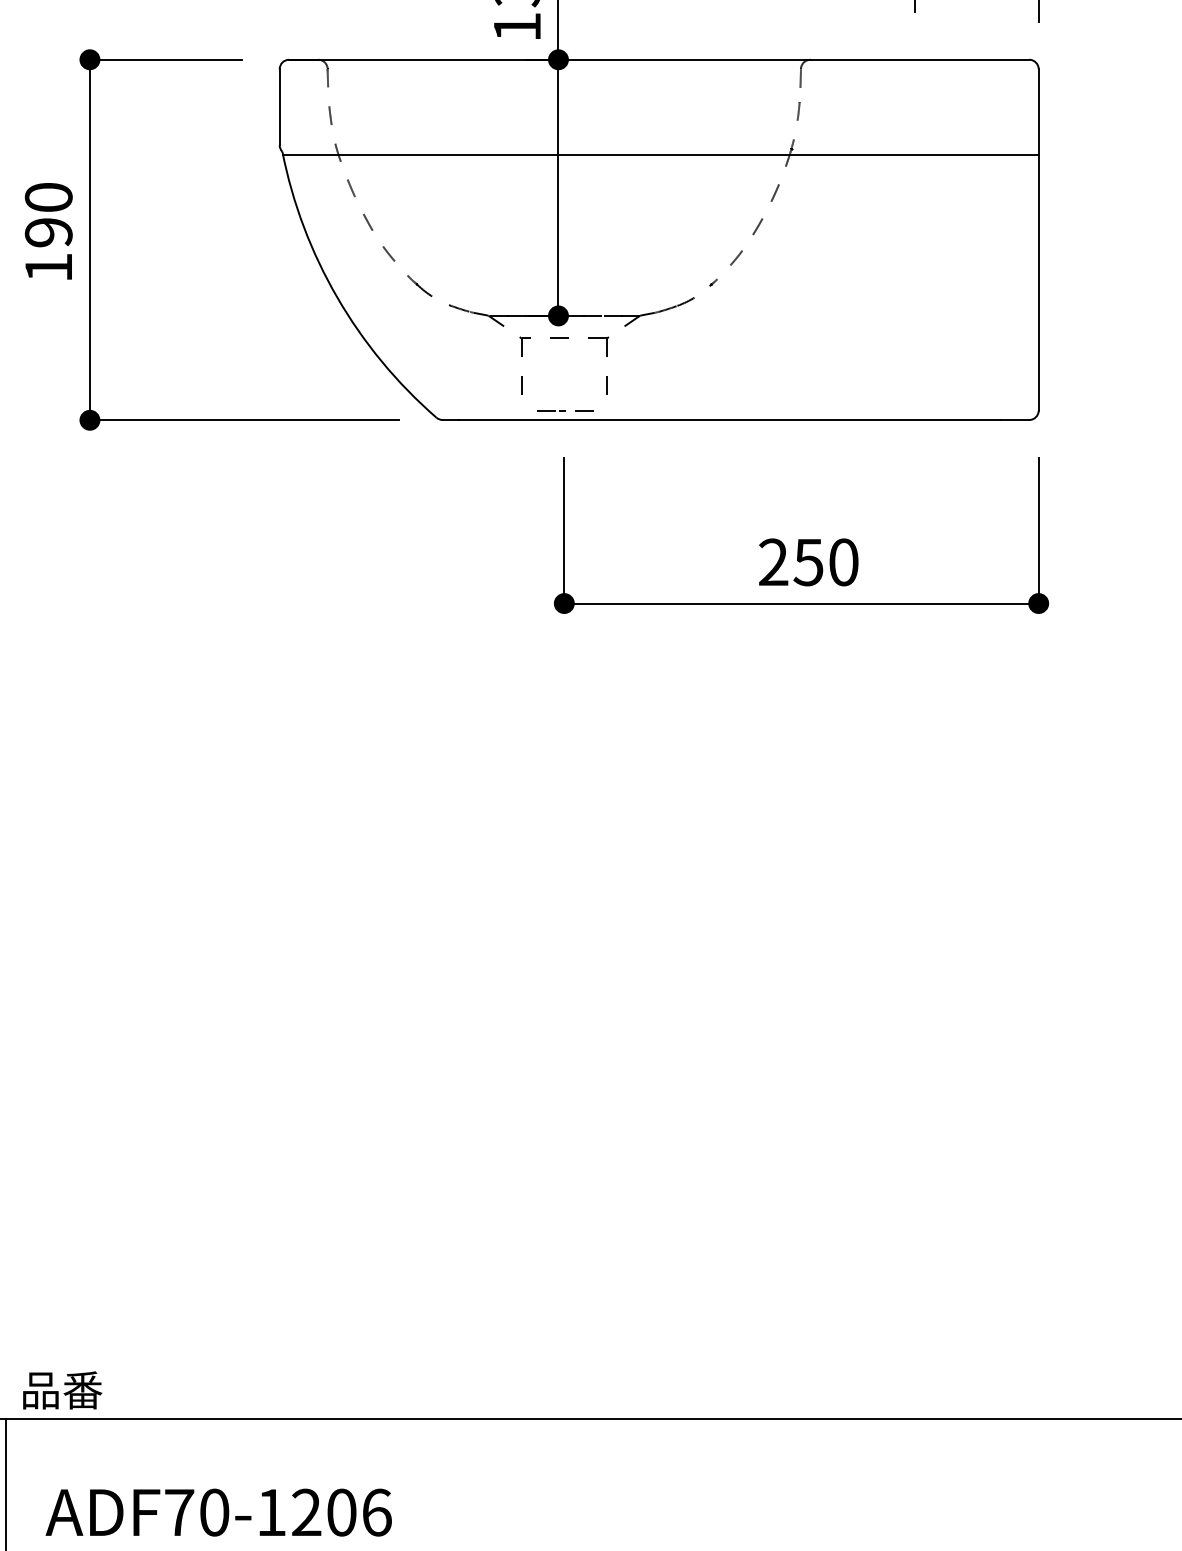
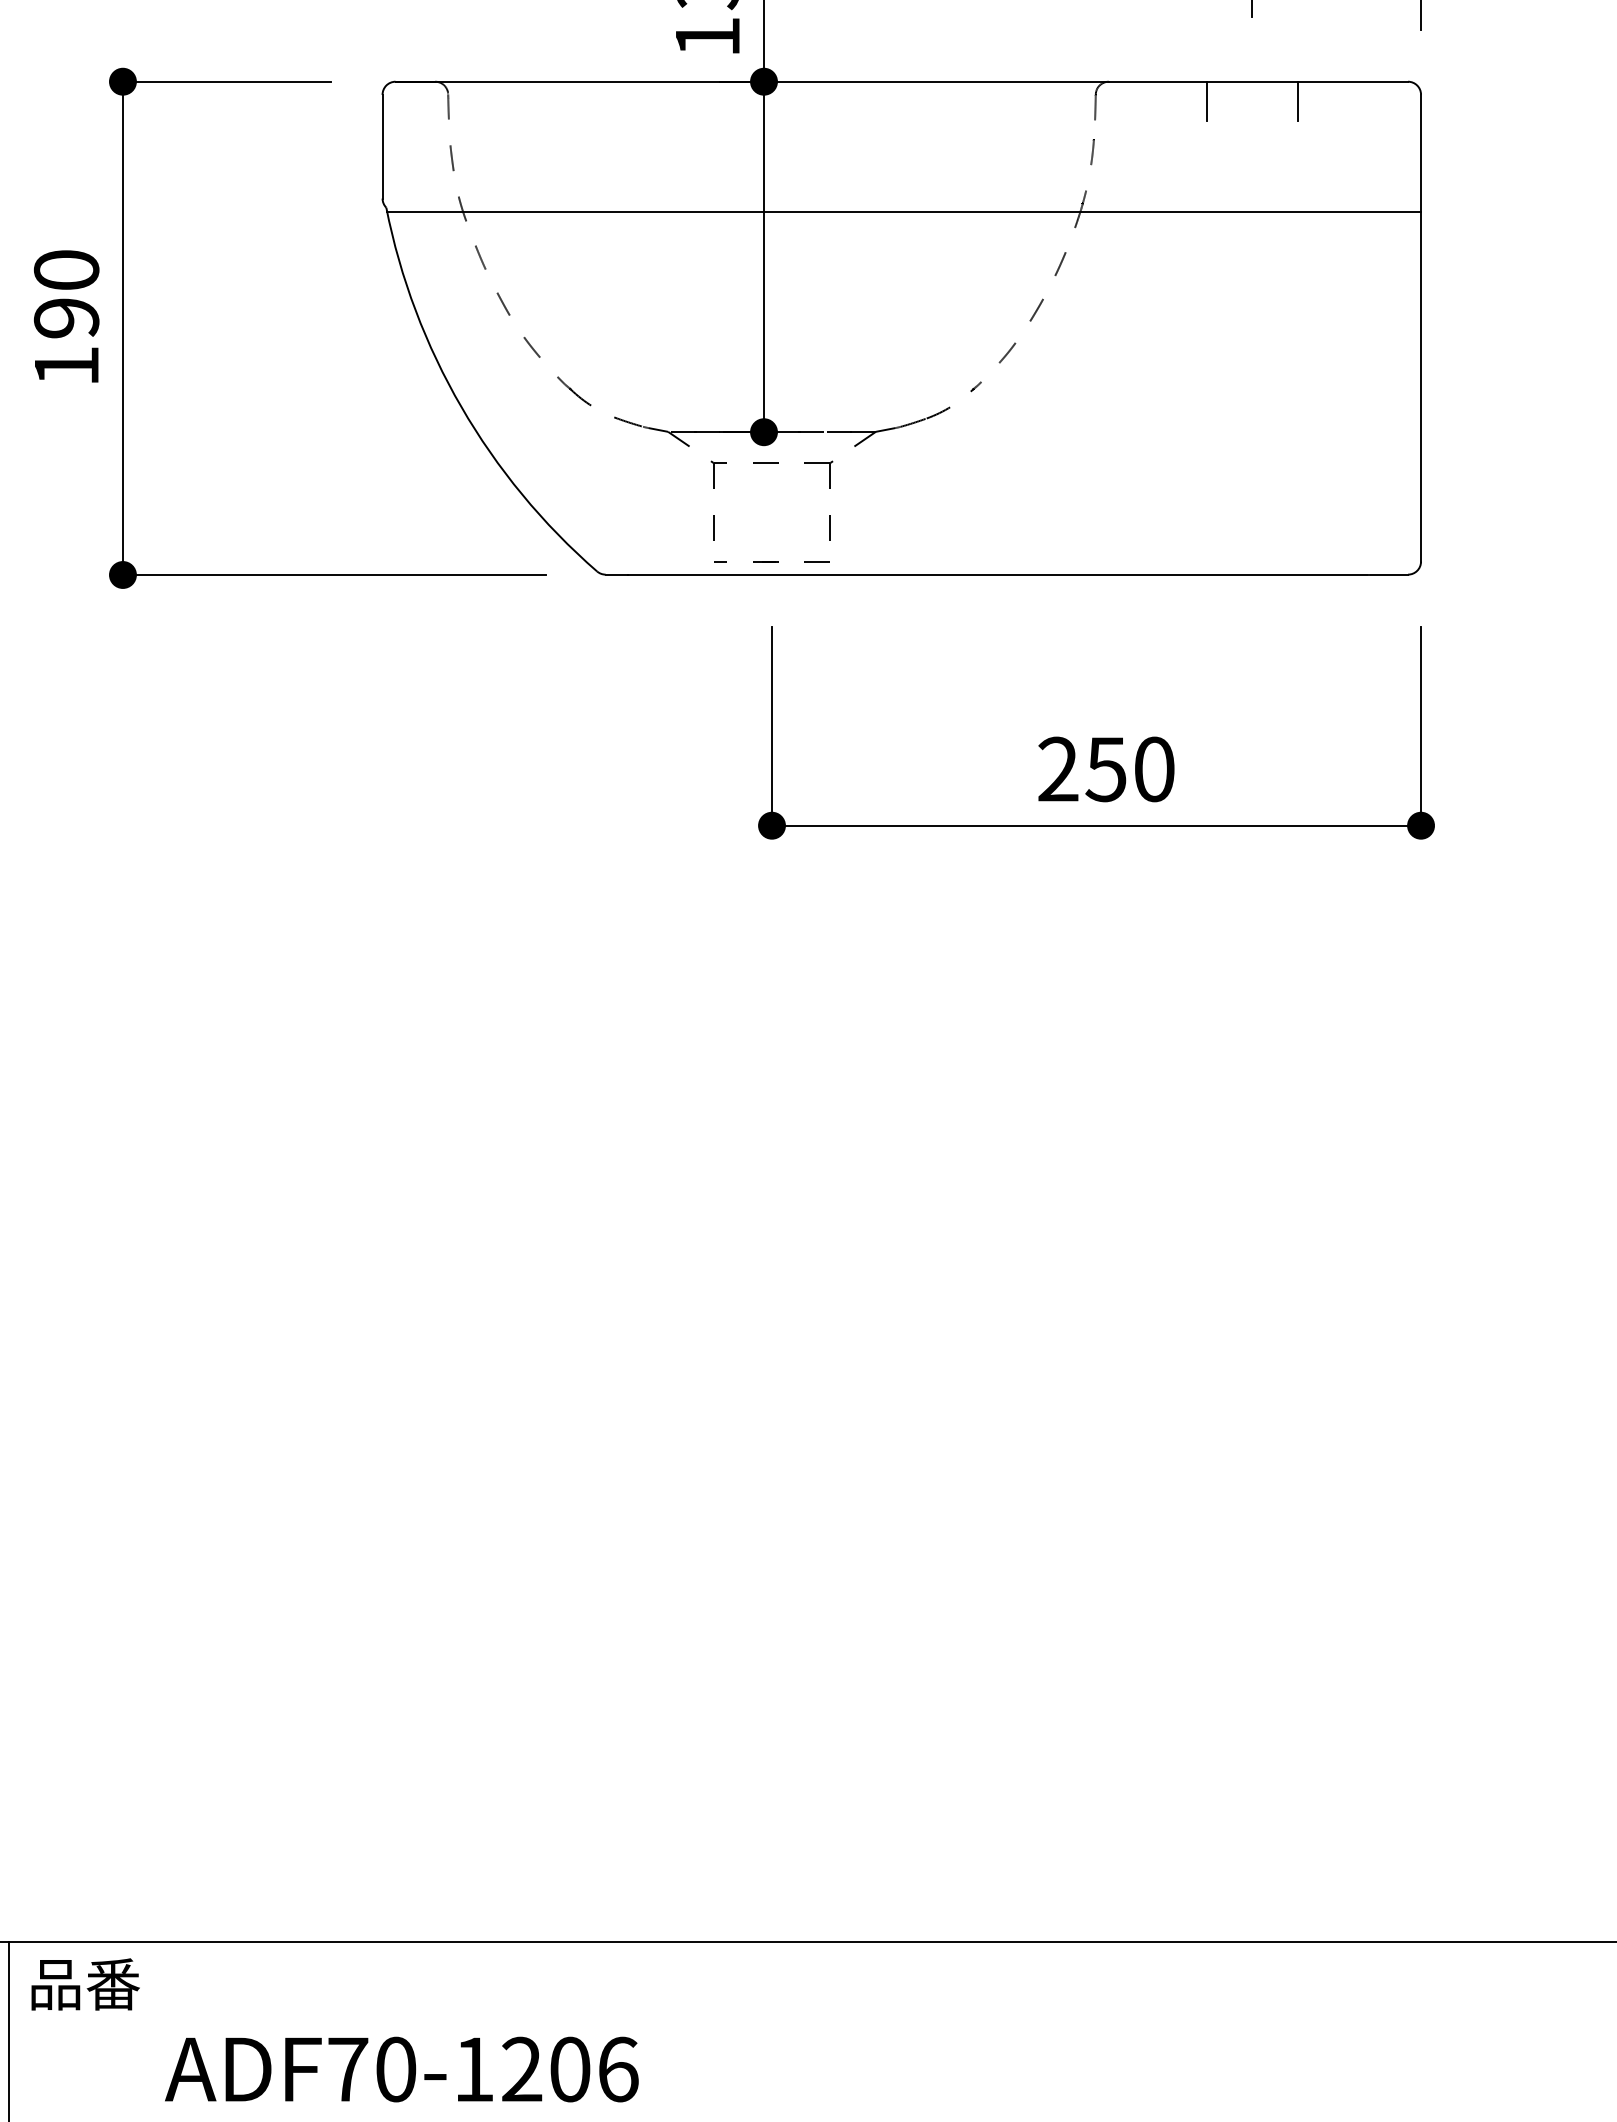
line: (882, 74) -> (1207, 101), added
line: (948, 74) -> (1297, 101), added
part: (564, 410) -> (772, 561), size x1.43
text: (62, 1390) -> (85, 1984), moved
text: (218, 1512) -> (401, 2069), moved

